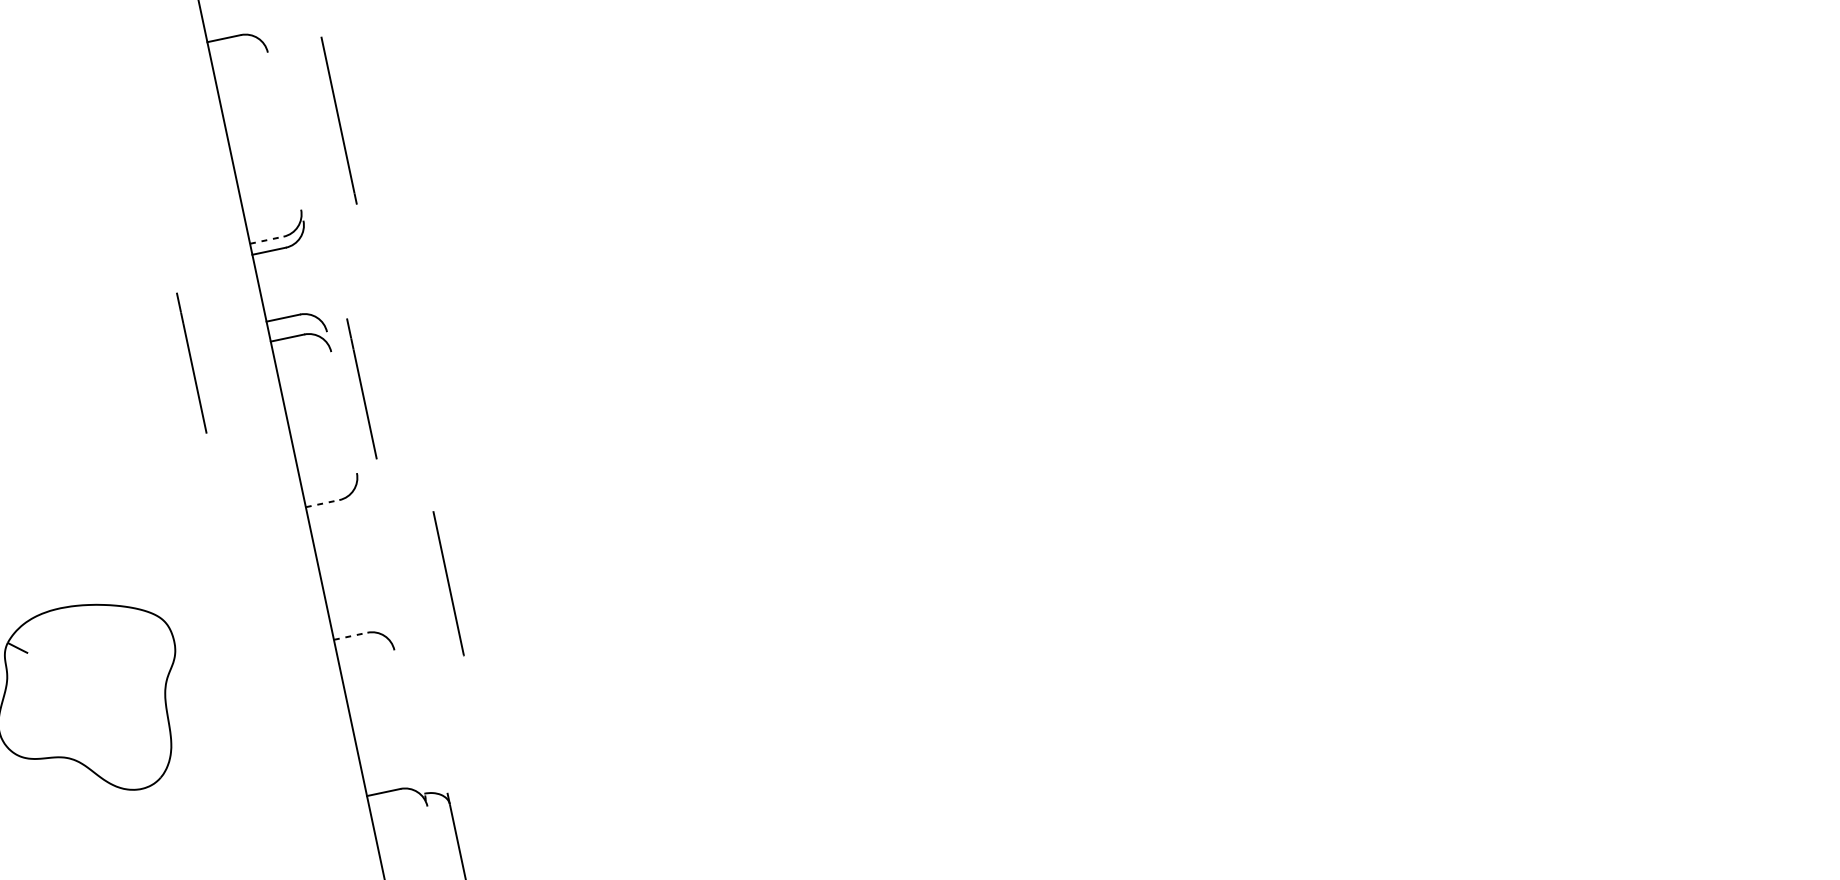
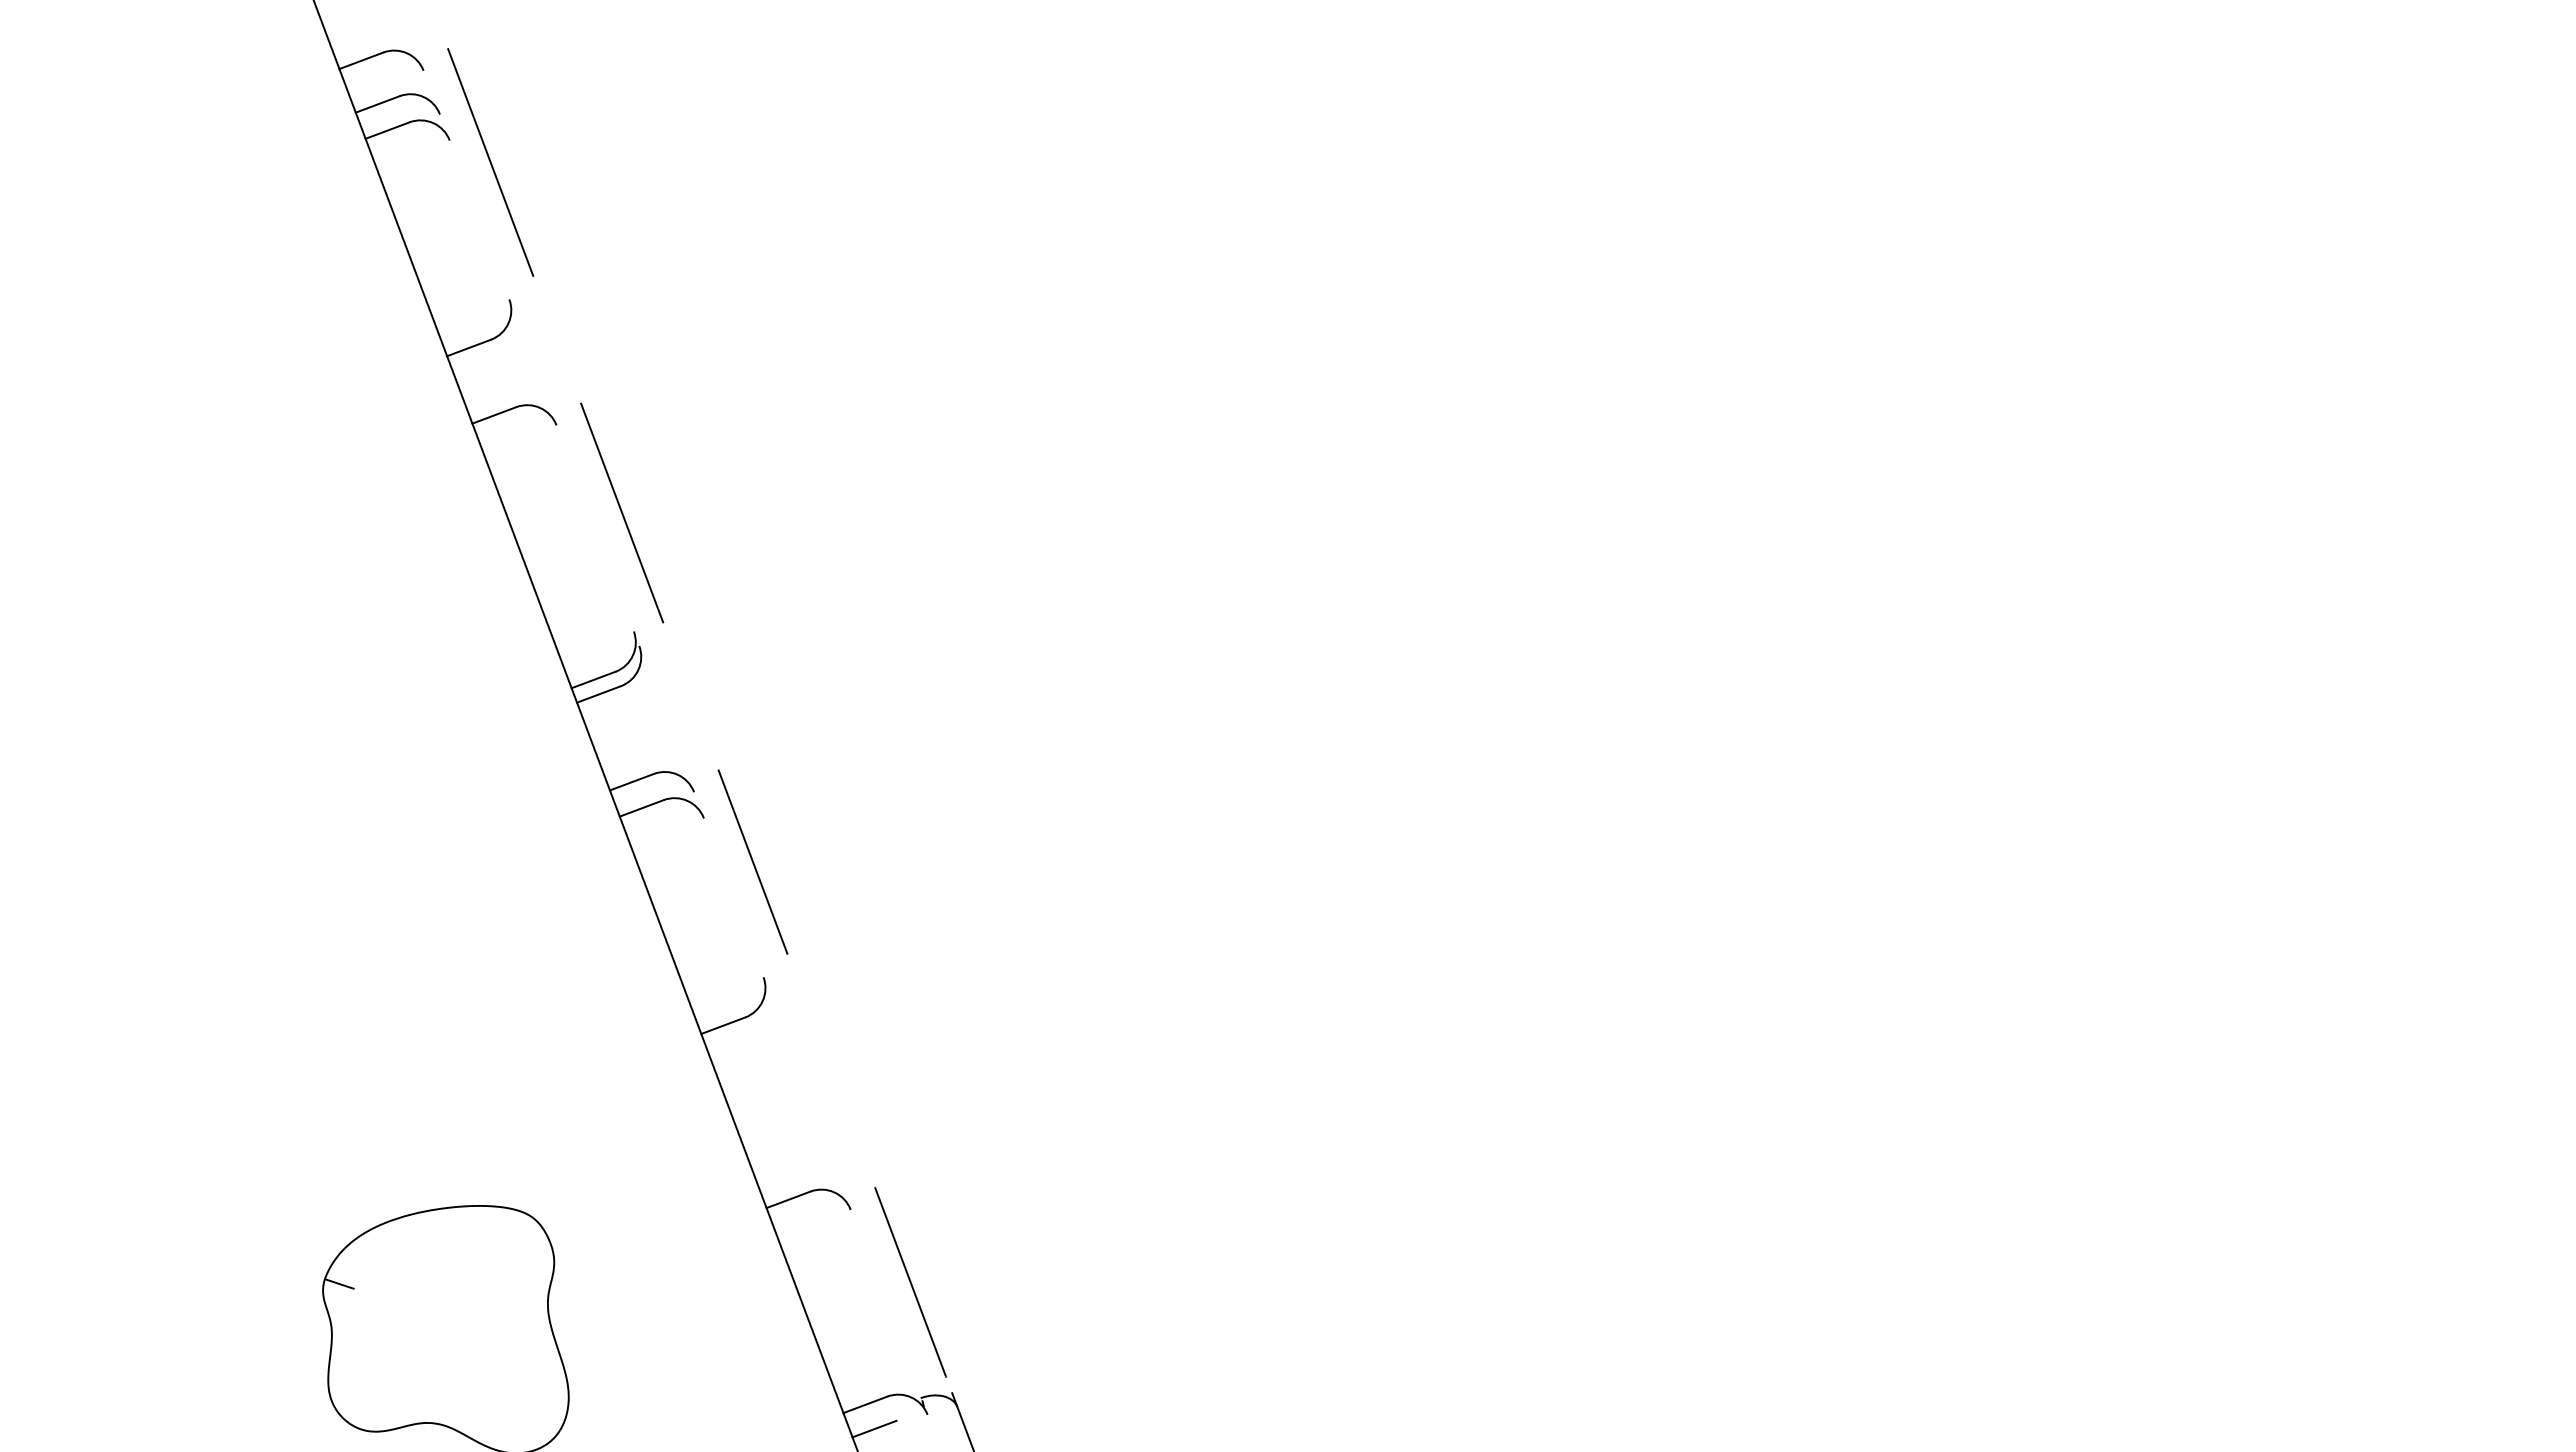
line: (339, 120) -> (622, 512), moved
line: (267, 239) -> (594, 679), dashed -> solid
line: (191, 362) -> (516, 861), removed
line: (322, 503) -> (723, 1025), dashed -> solid
line: (448, 583) -> (910, 1282), moved
line: (351, 636) -> (789, 1199), dashed -> solid
line: (387, 810) -> (874, 1428), added

